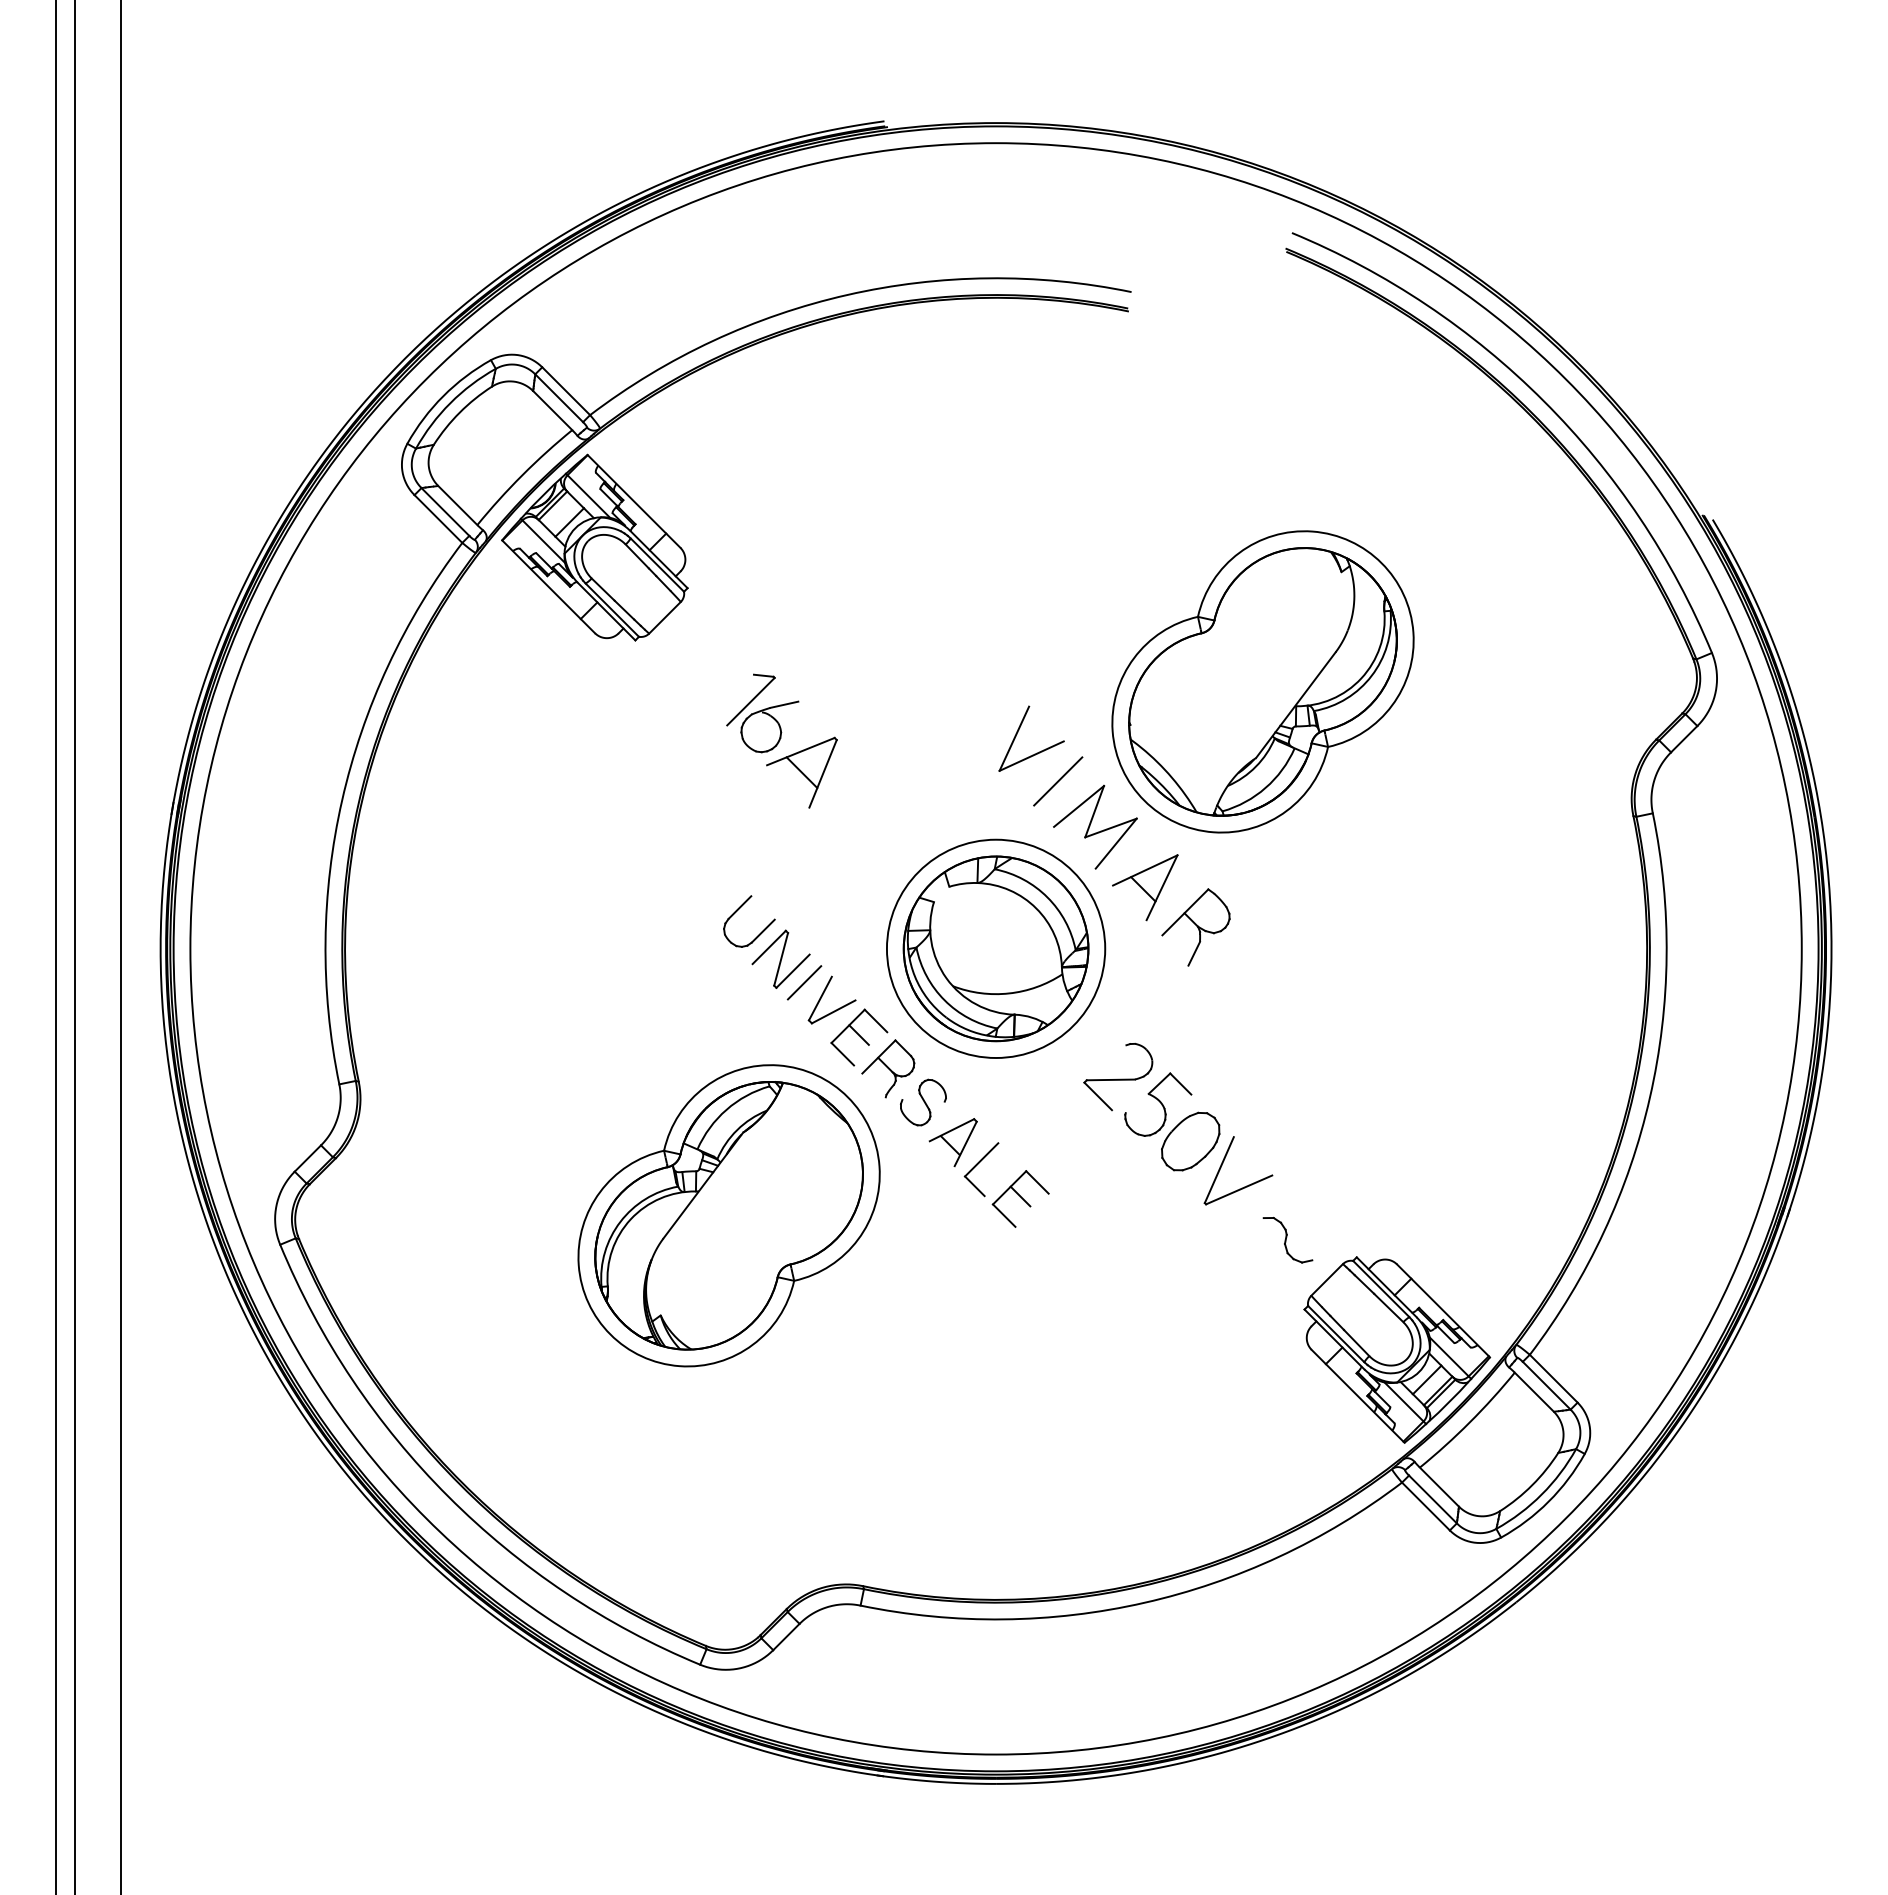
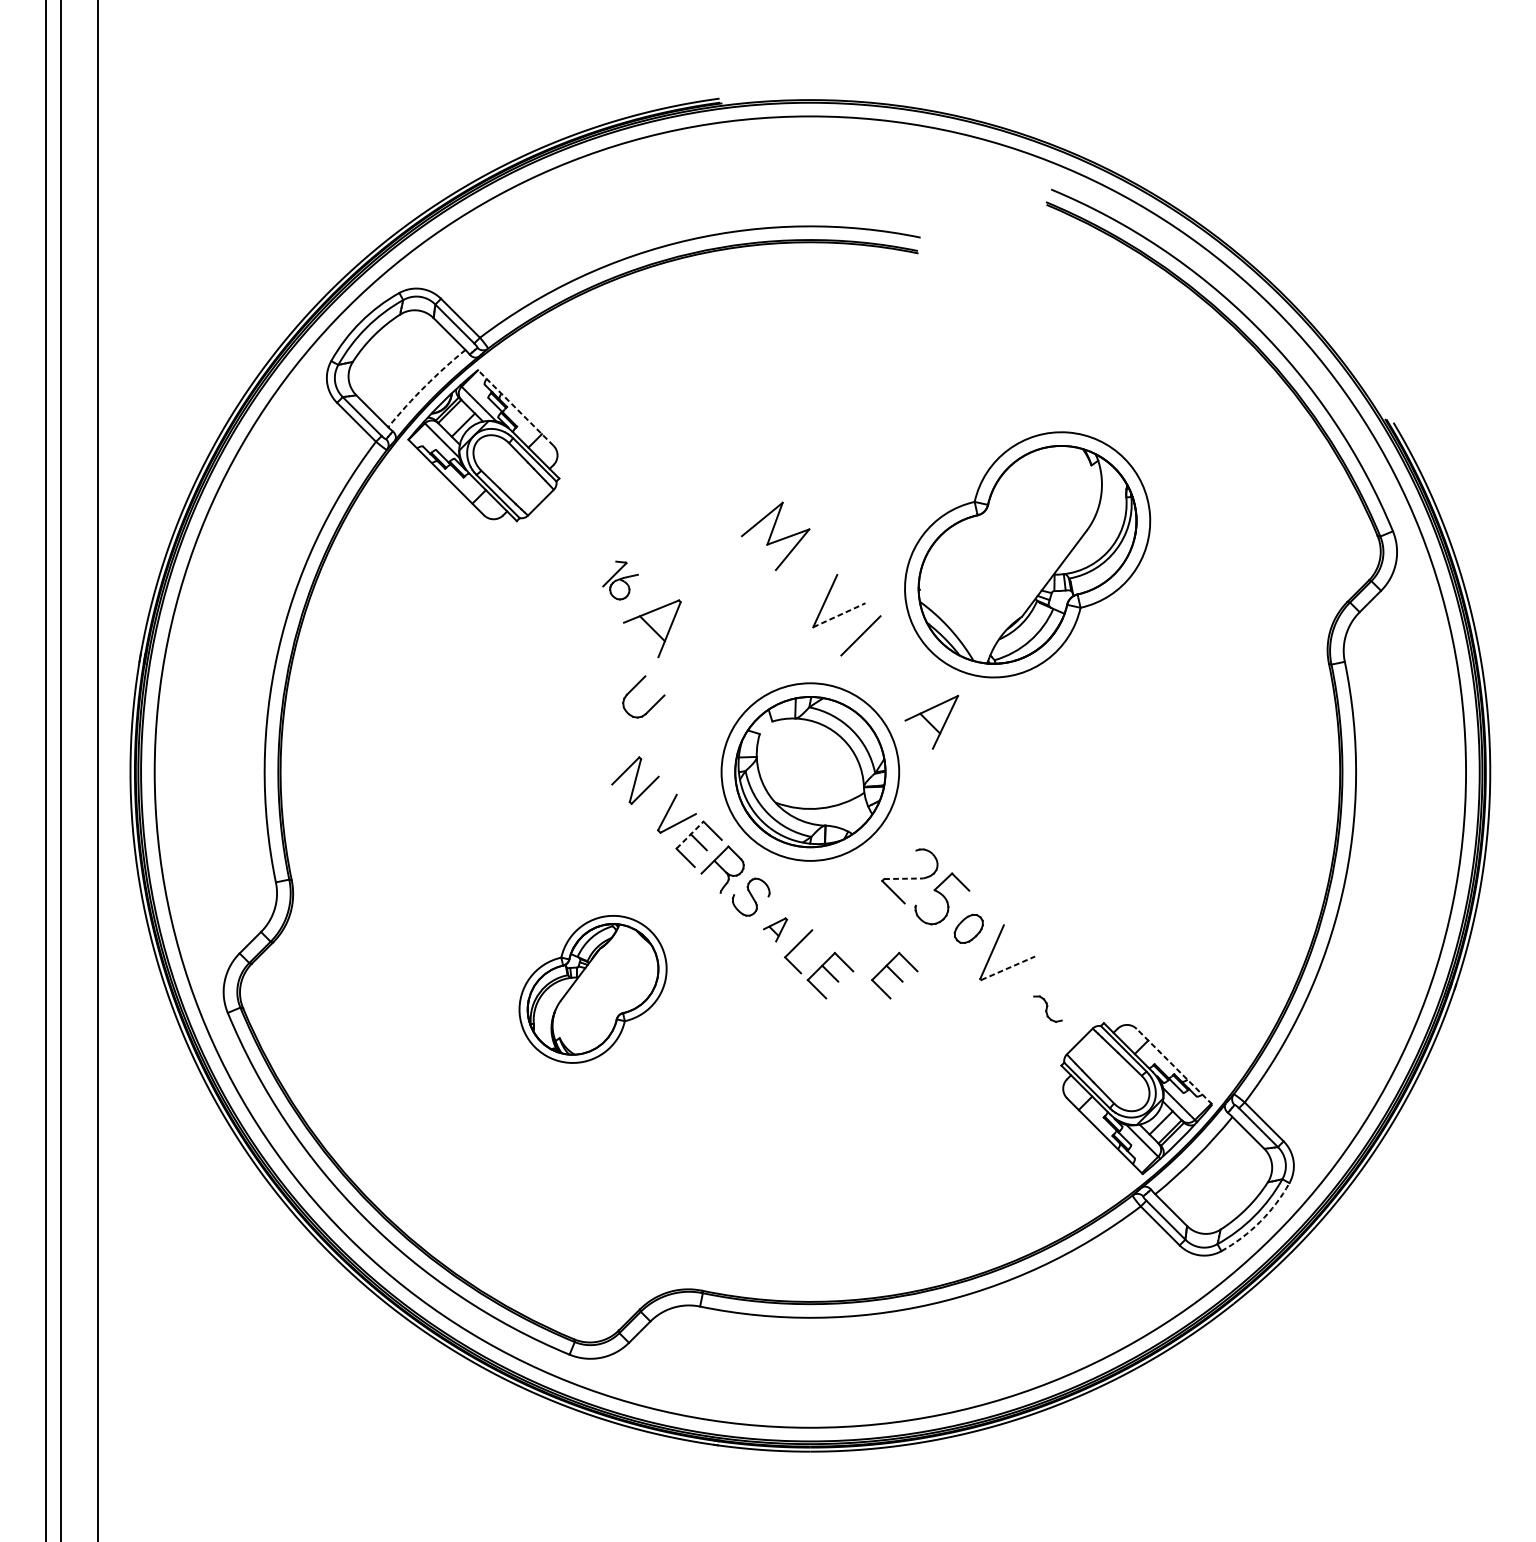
arc: (522, 475) -> (424, 386), solid -> dashed
line: (634, 501) -> (516, 408), solid -> dashed
part: (762, 713) -> (620, 580), size x0.6
line: (1032, 755) -> (840, 614), solid -> dashed
part: (1095, 826) -> (775, 535), moved
part: (738, 910) -> (634, 687), moved
part: (1195, 927) -> (972, 754), removed
line: (804, 982) -> (654, 799), removed
line: (848, 1026) -> (690, 835), solid -> dashed
line: (1111, 1079) -> (904, 878), solid -> dashed
part: (1190, 1141) -> (968, 928), size x0.6
part: (952, 1142) -> (774, 929), size x0.6
line: (1239, 1189) -> (1008, 967), solid -> dashed
part: (1099, 1198) -> (894, 975), added
part: (728, 1215) -> (592, 989), size x0.6
part: (1287, 1239) -> (1047, 1008), size x0.7
line: (1443, 1310) -> (1174, 1066), solid -> dashed
arc: (1548, 1501) -> (1259, 1221), solid -> dashed

